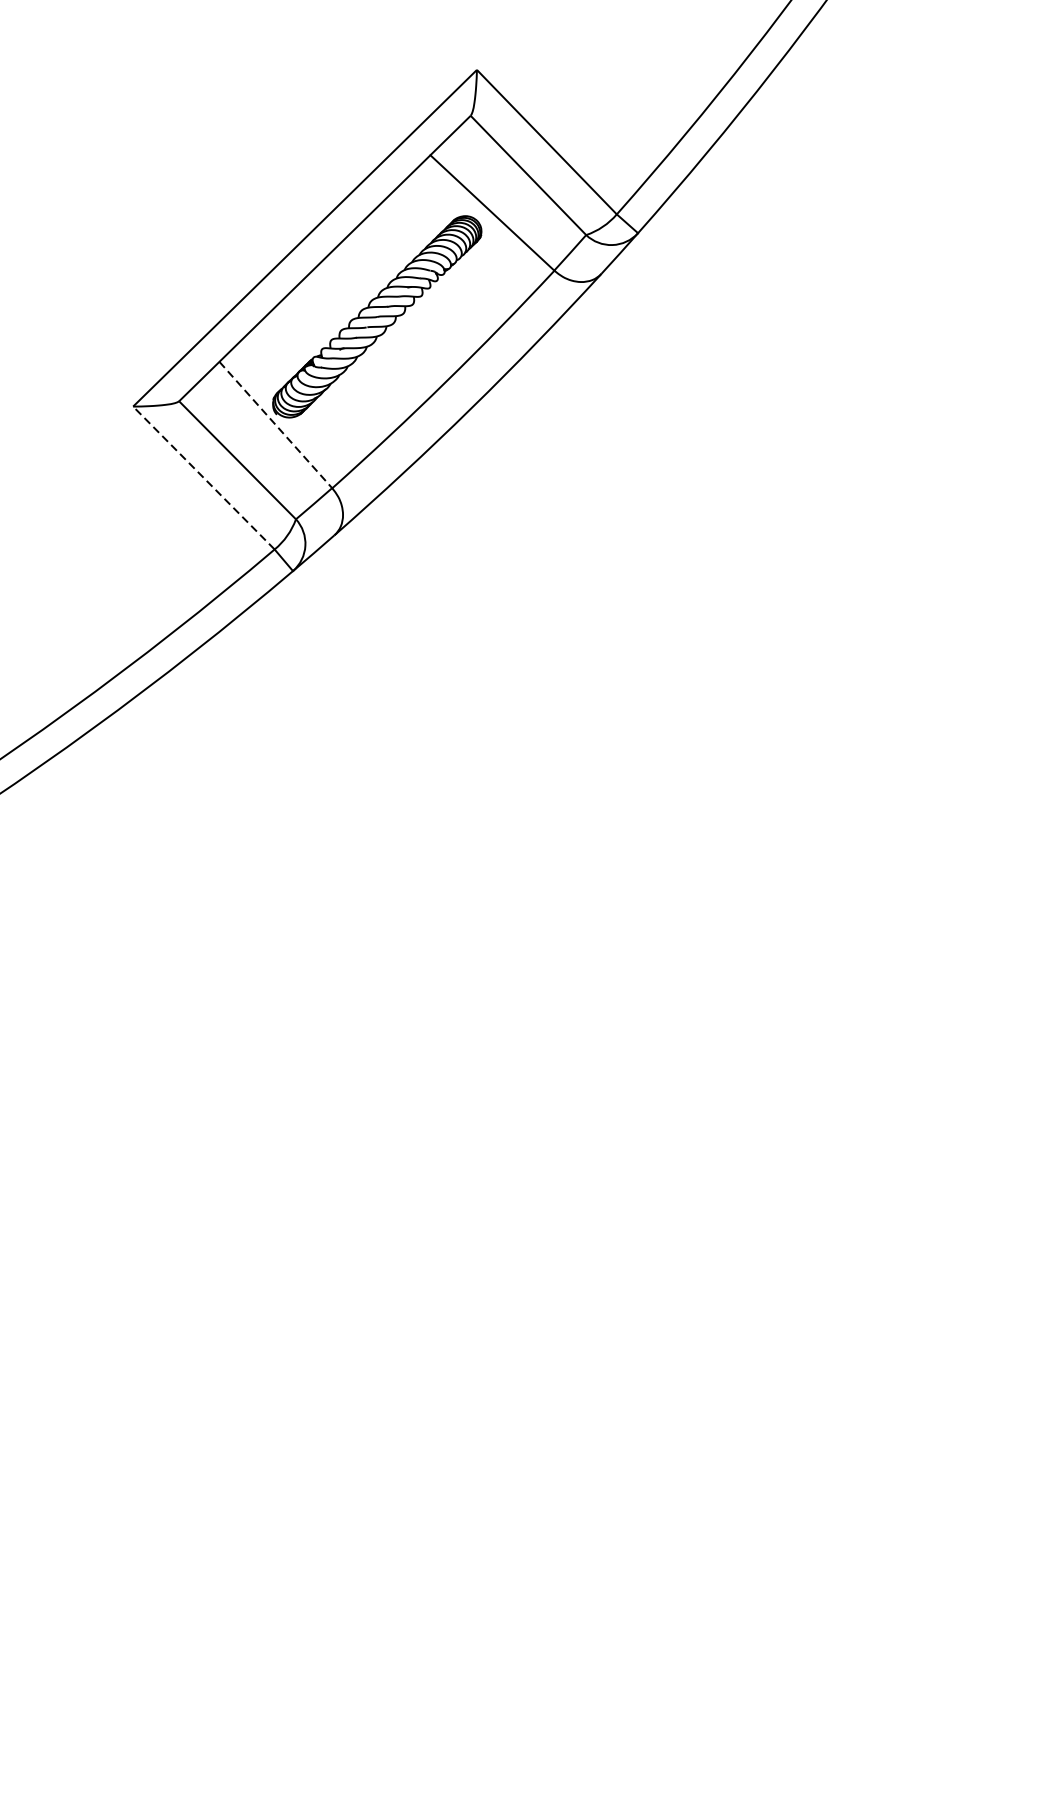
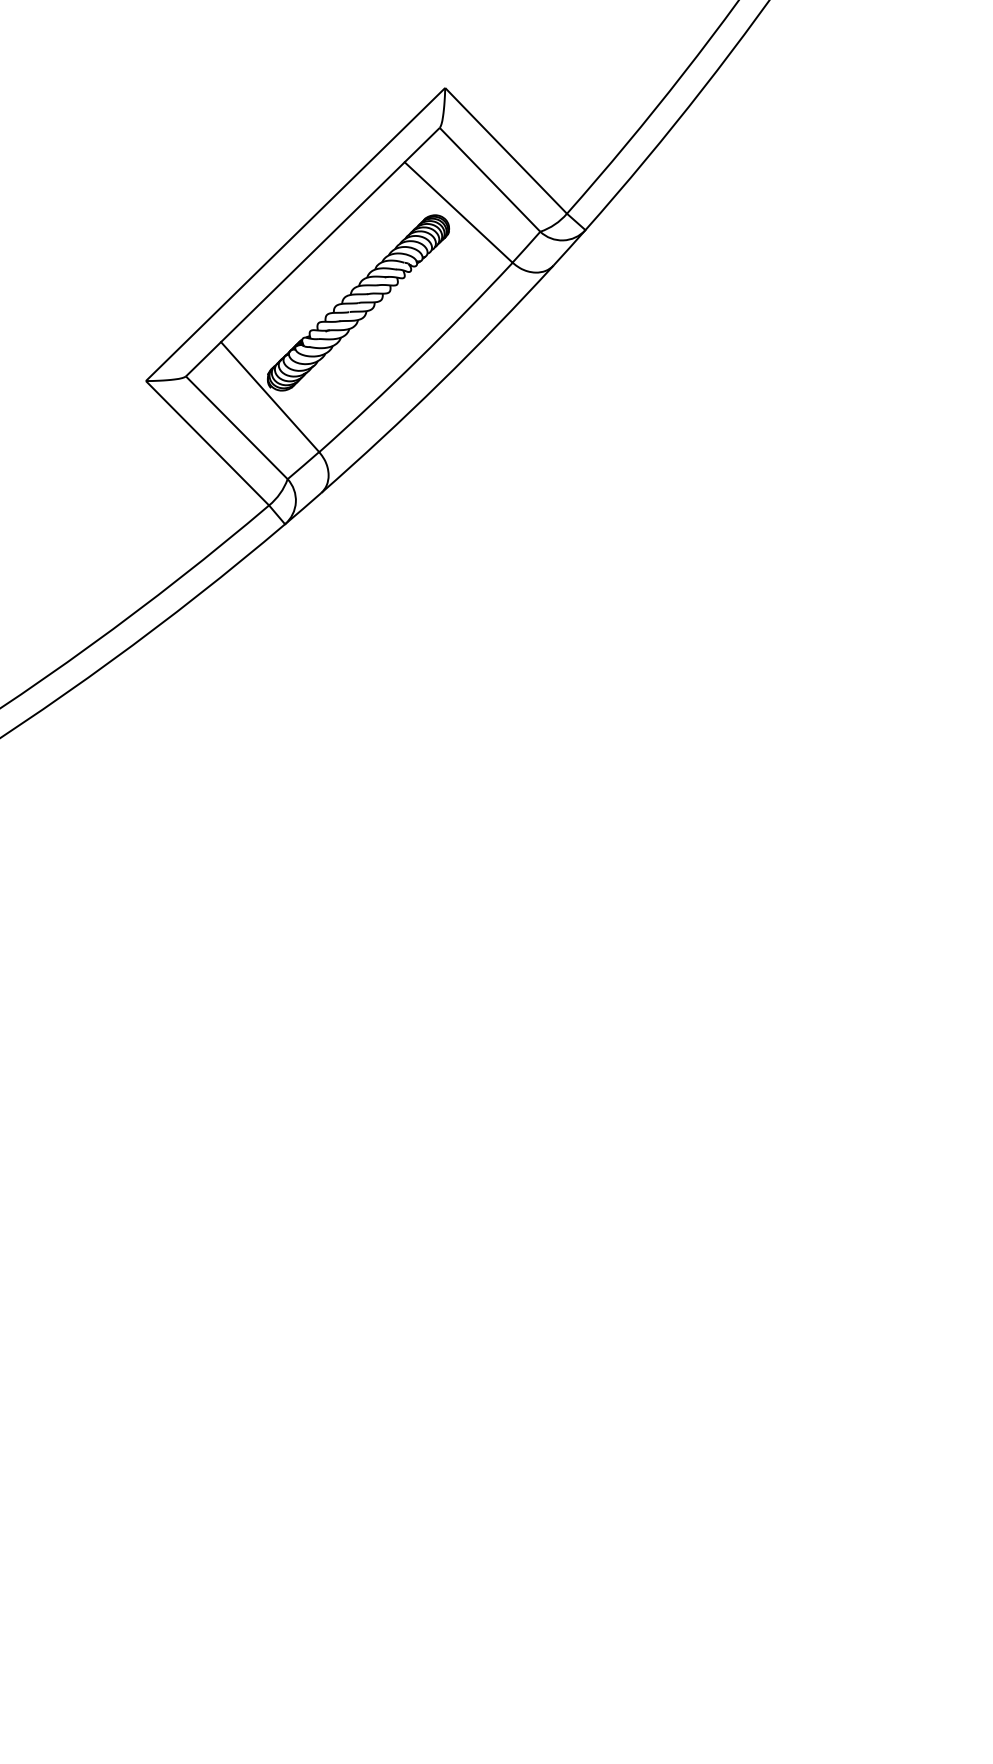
line: (276, 425) -> (270, 397), dashed -> solid
line: (203, 478) -> (207, 443), dashed -> solid

